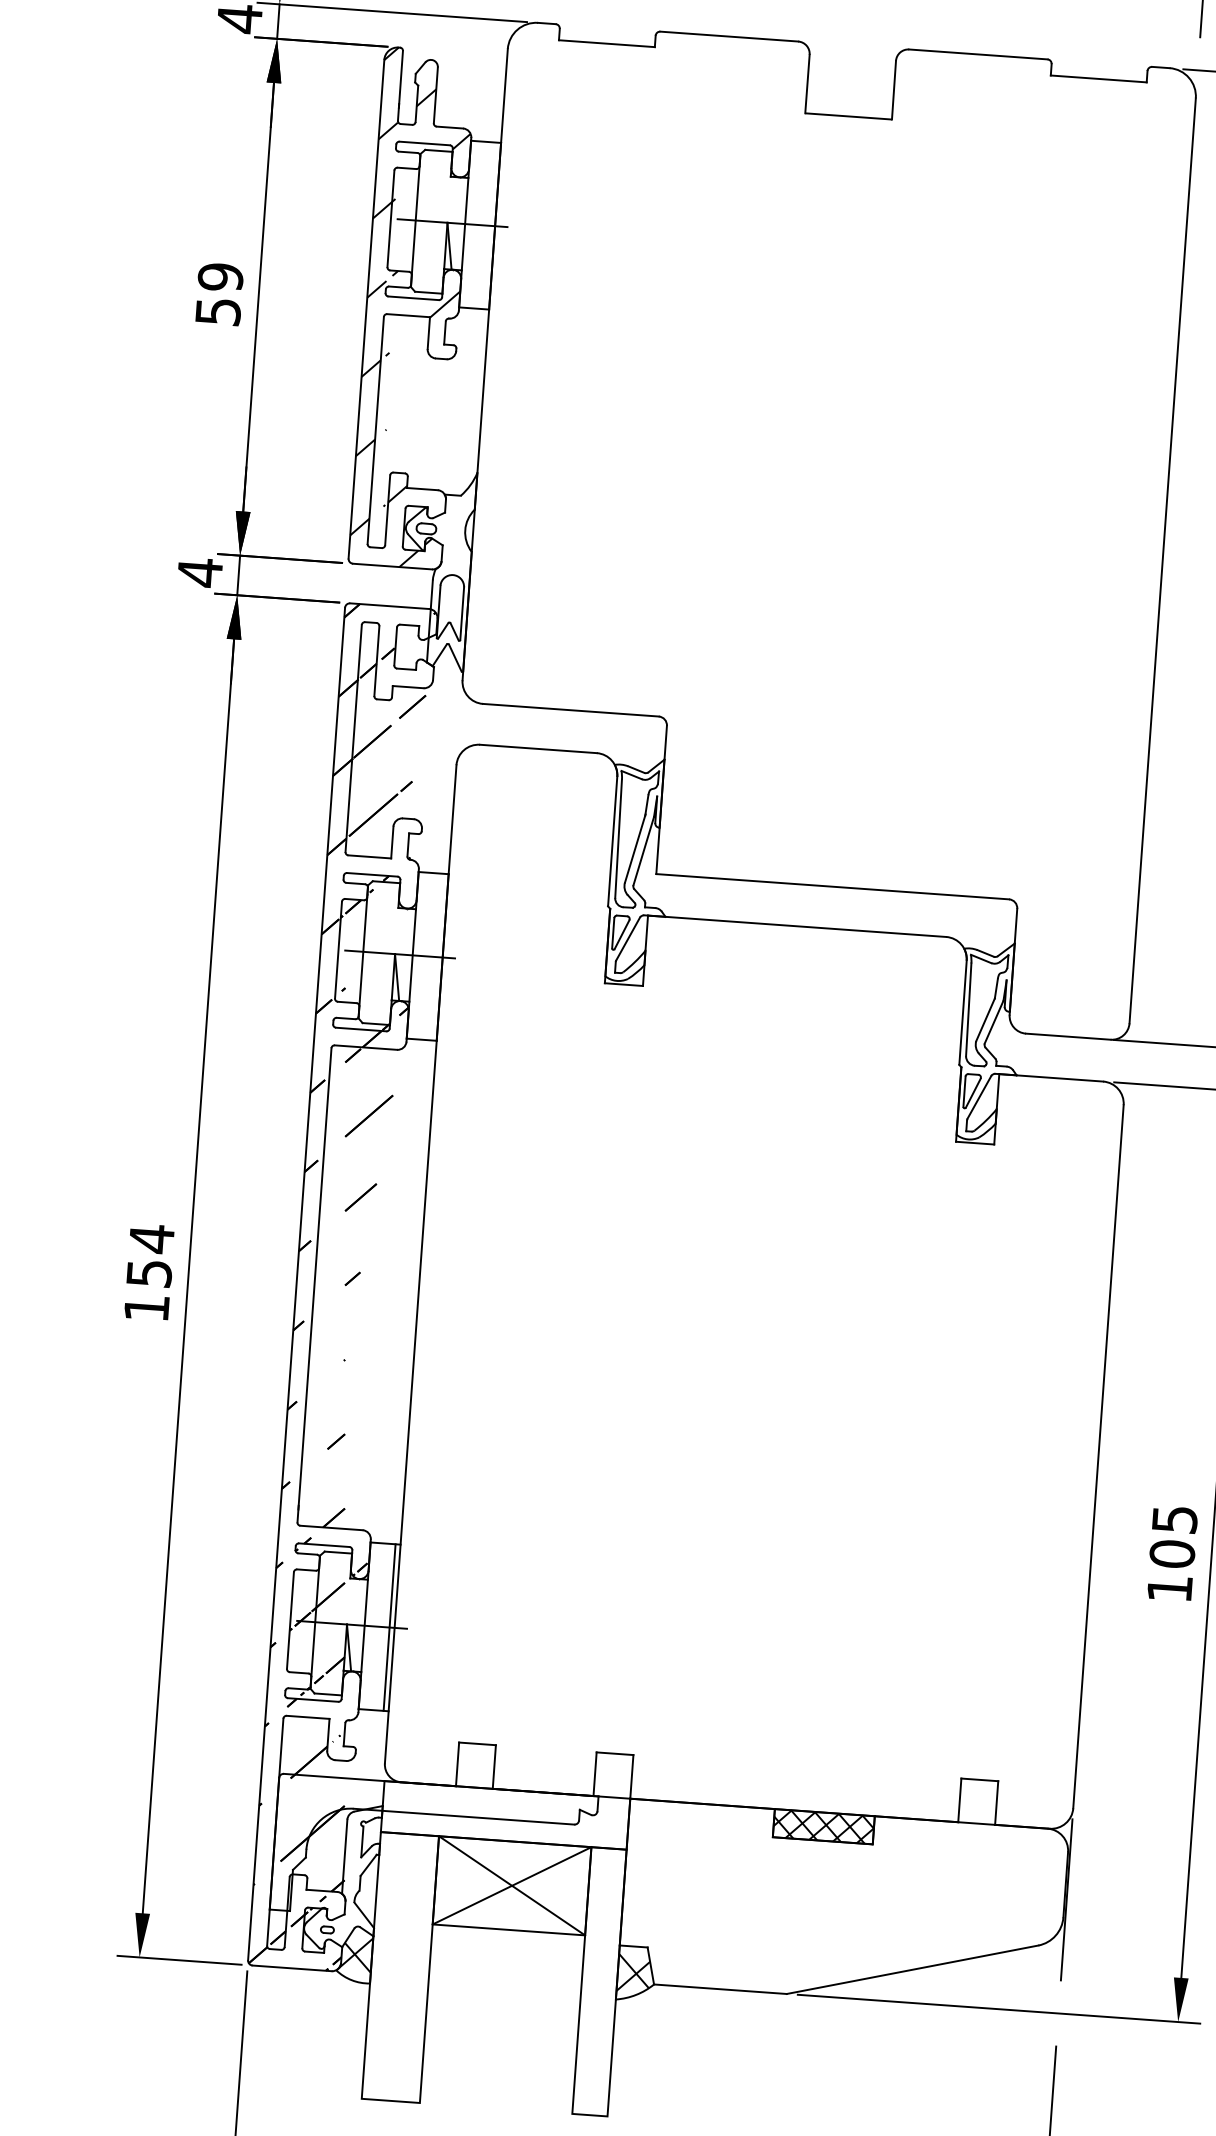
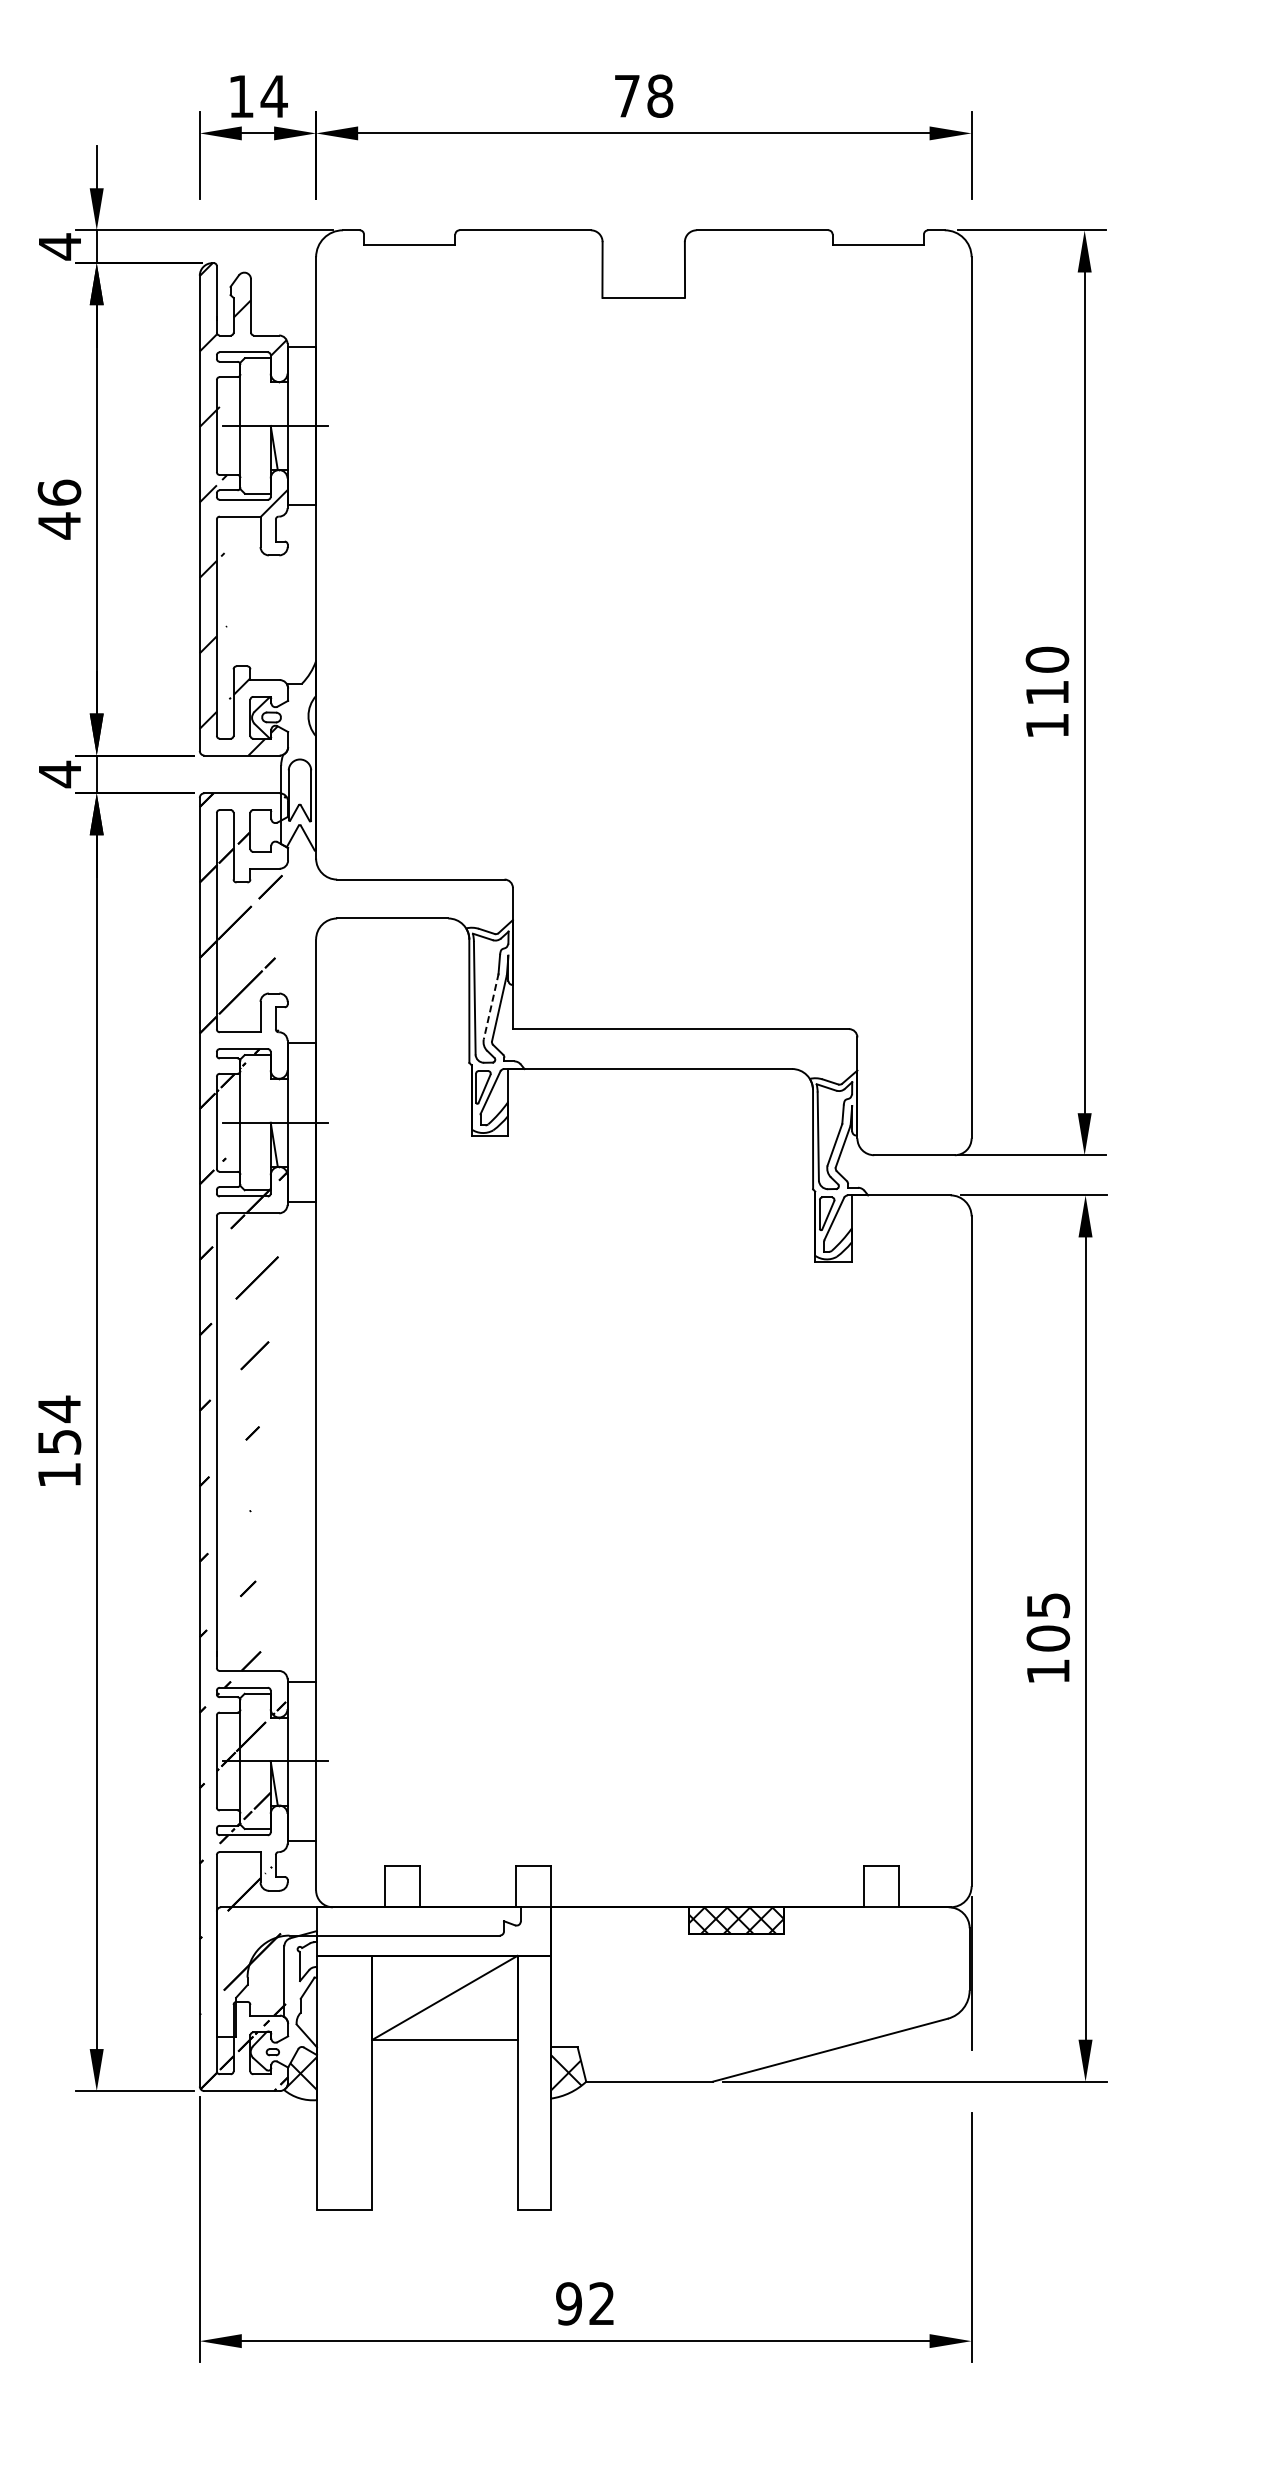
text: (219, 294) -> (59, 509), 59 -> 46
line: (635, 848) -> (491, 1006), solid -> dashed
line: (389, 1627) -> (311, 1761), removed
line: (511, 1885) -> (444, 1997), removed

